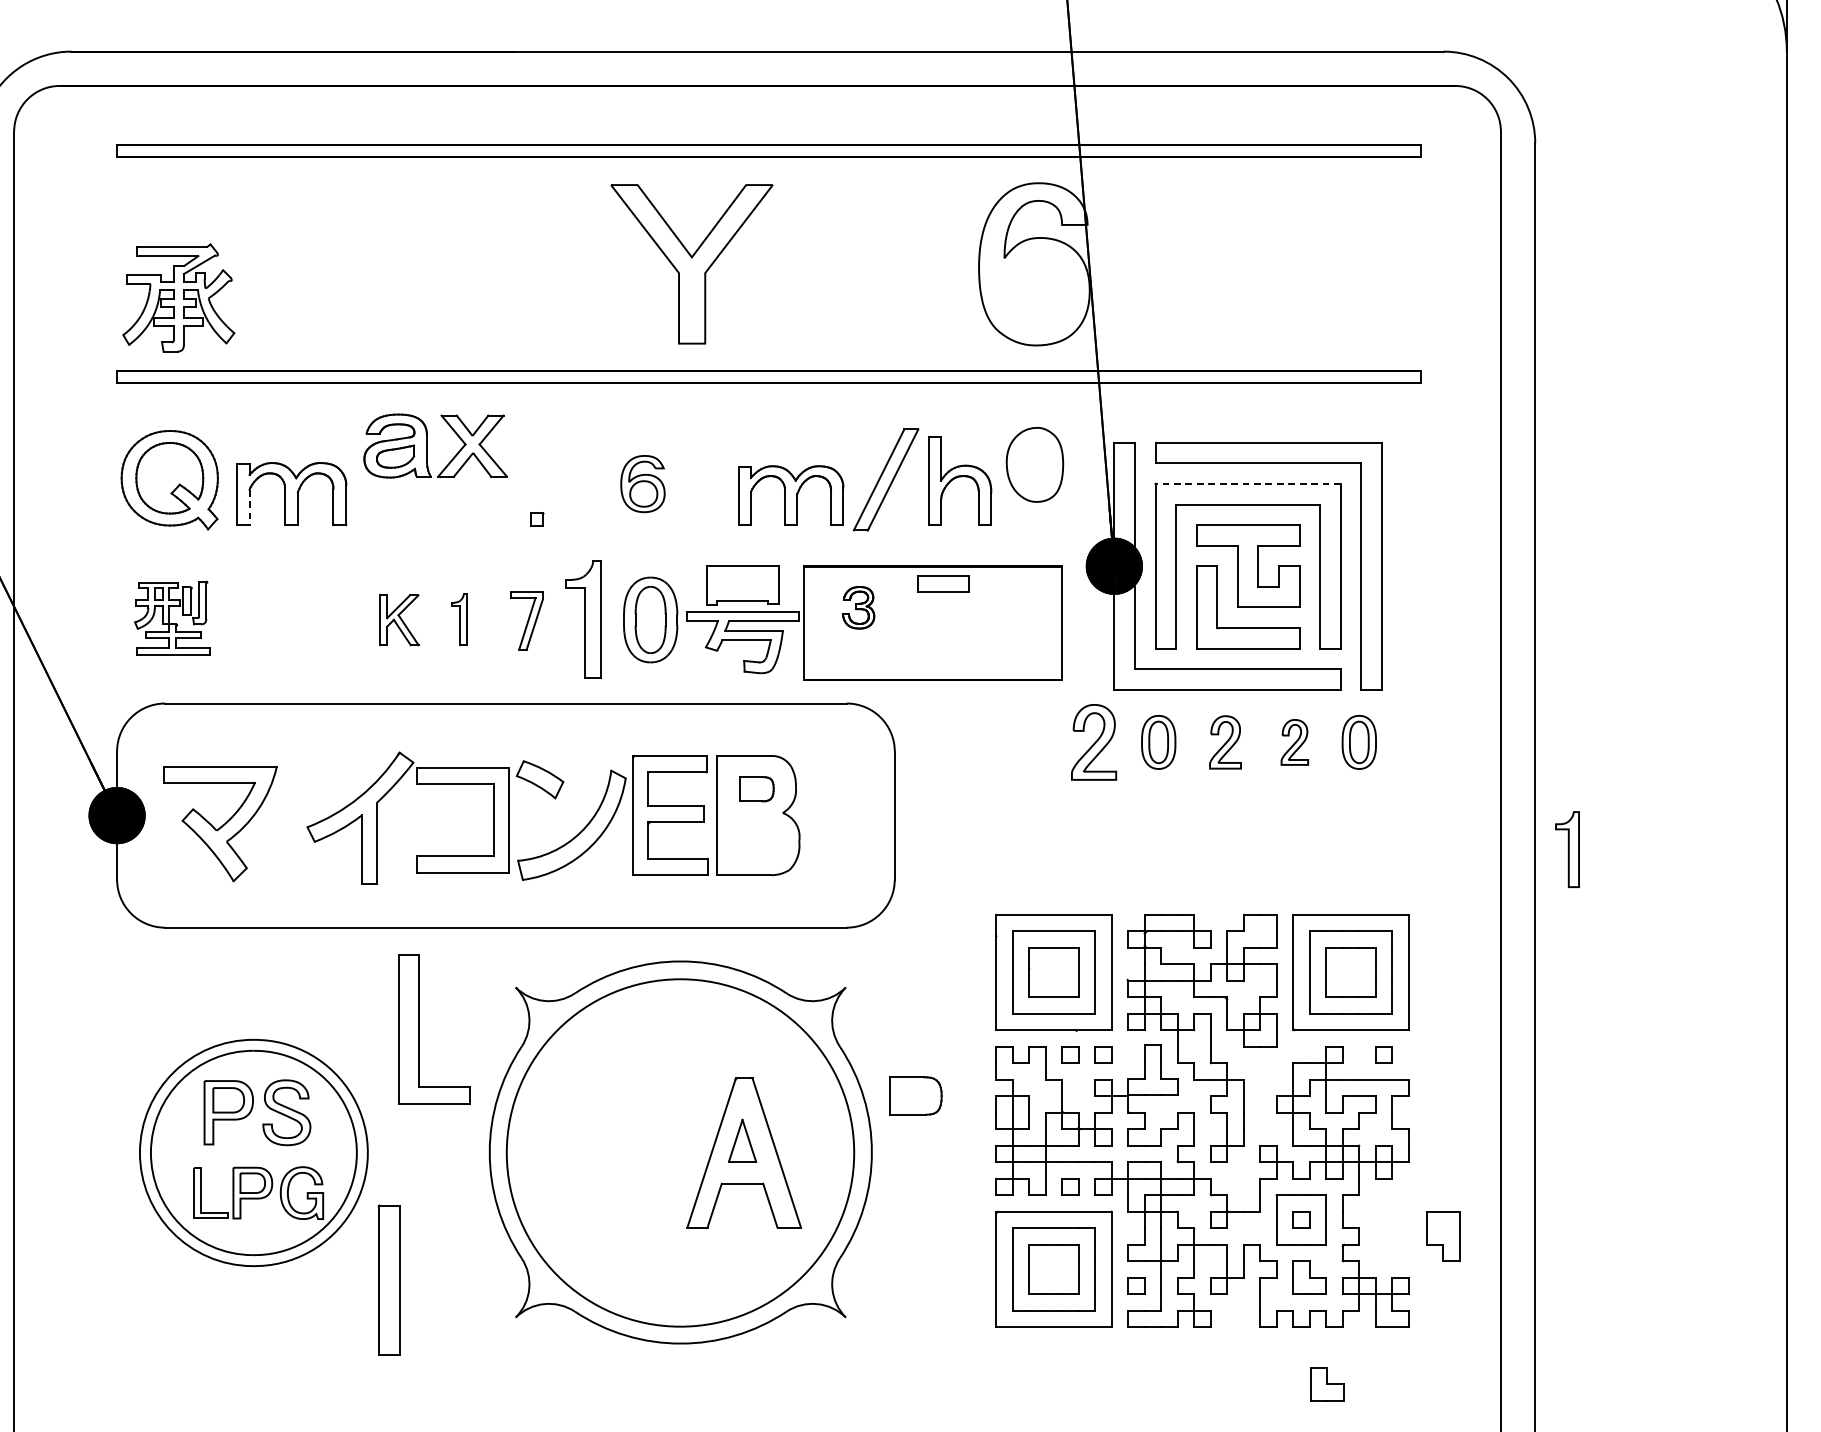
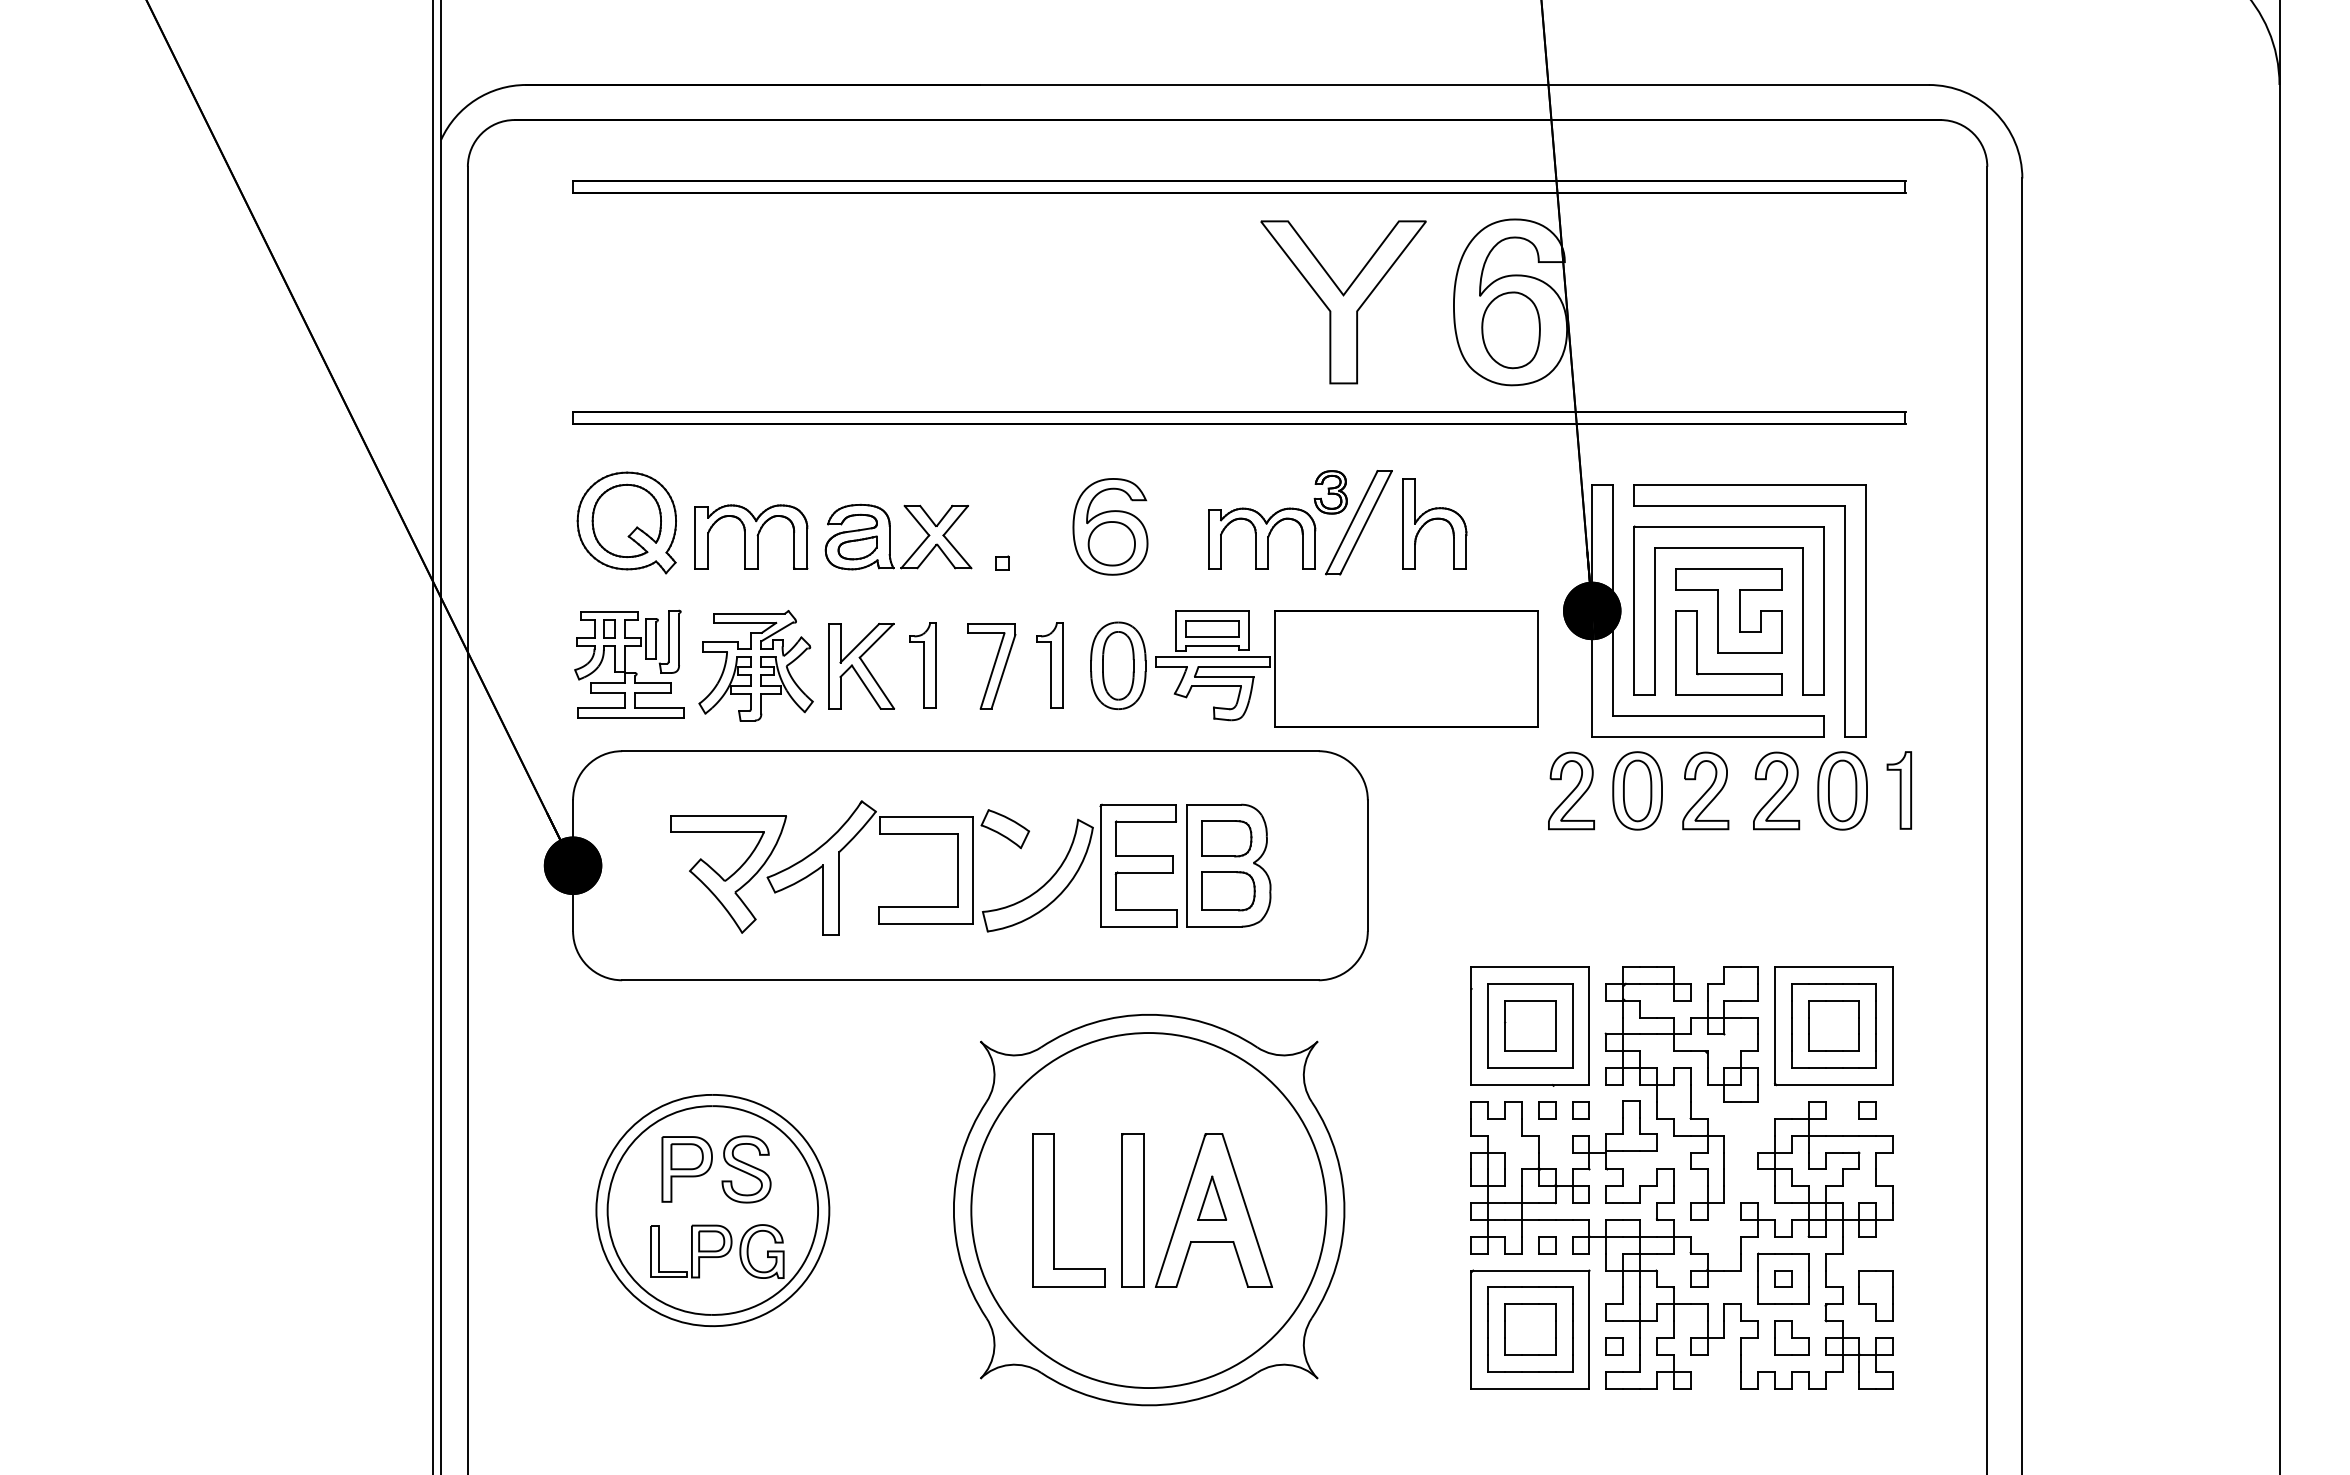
part: (691, 264) -> (1343, 302), moved
part: (178, 297) -> (755, 665), moved
part: (427, 445) -> (890, 536), moved
part: (1034, 465) -> (1510, 330), moved
part: (642, 483) -> (1110, 526), size x1.67
line: (1247, 483) -> (1728, 526), dashed -> solid
line: (249, 508) -> (708, 551), dashed -> solid
part: (943, 583) -> (1212, 628), moved
part: (858, 607) -> (1330, 492), moved
part: (172, 617) -> (629, 663), size x1.43
part: (399, 619) -> (861, 665), size x1.67
part: (459, 619) -> (922, 665), size x1.67
part: (583, 619) -> (1049, 665), size x0.71
part: (526, 620) -> (991, 666), size x1.43
part: (1158, 741) -> (1637, 790), size x1.43
part: (1225, 741) -> (1705, 790), size x1.43
part: (1294, 741) -> (1776, 790), size x1.67
part: (1359, 741) -> (1842, 790), size x1.43
part: (756, 788) -> (1226, 838), size x1.43
part: (220, 824) -> (728, 874), moved
part: (1566, 849) -> (1898, 790), moved
part: (419, 1029) -> (1054, 1210), moved
part: (915, 1096) -> (1228, 891), moved
part: (1442, 1236) -> (1875, 1295), moved
part: (388, 1280) -> (1132, 1210), moved
part: (1326, 1383) -> (1809, 1446), removed

